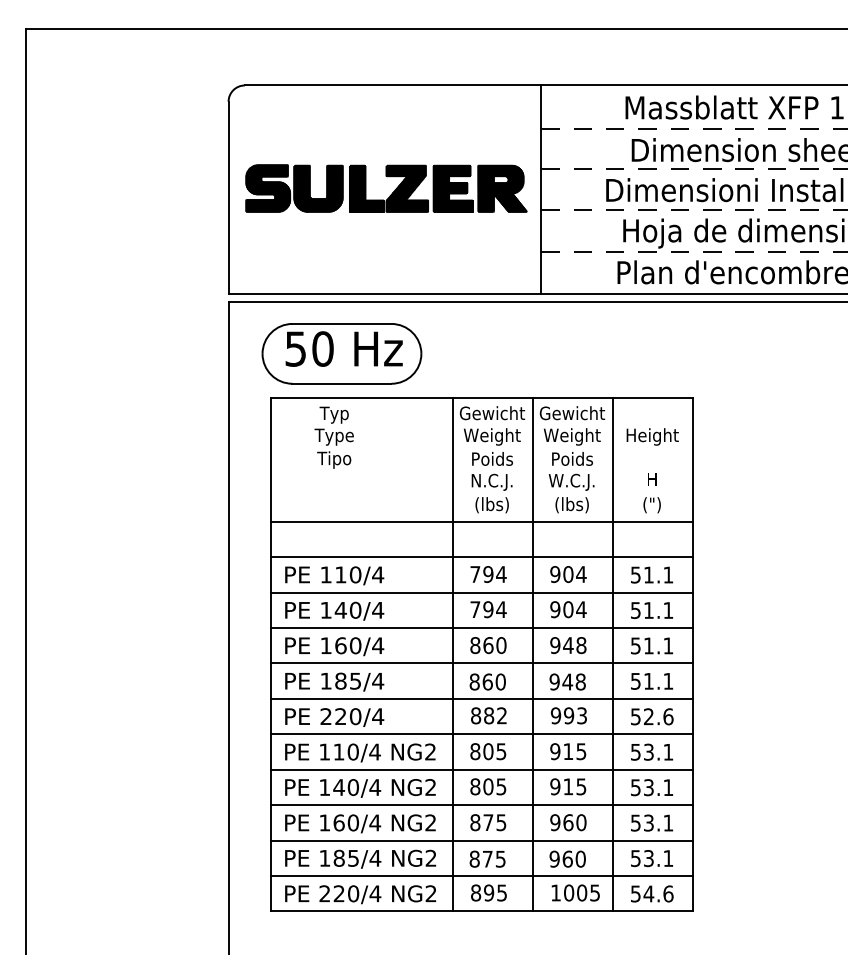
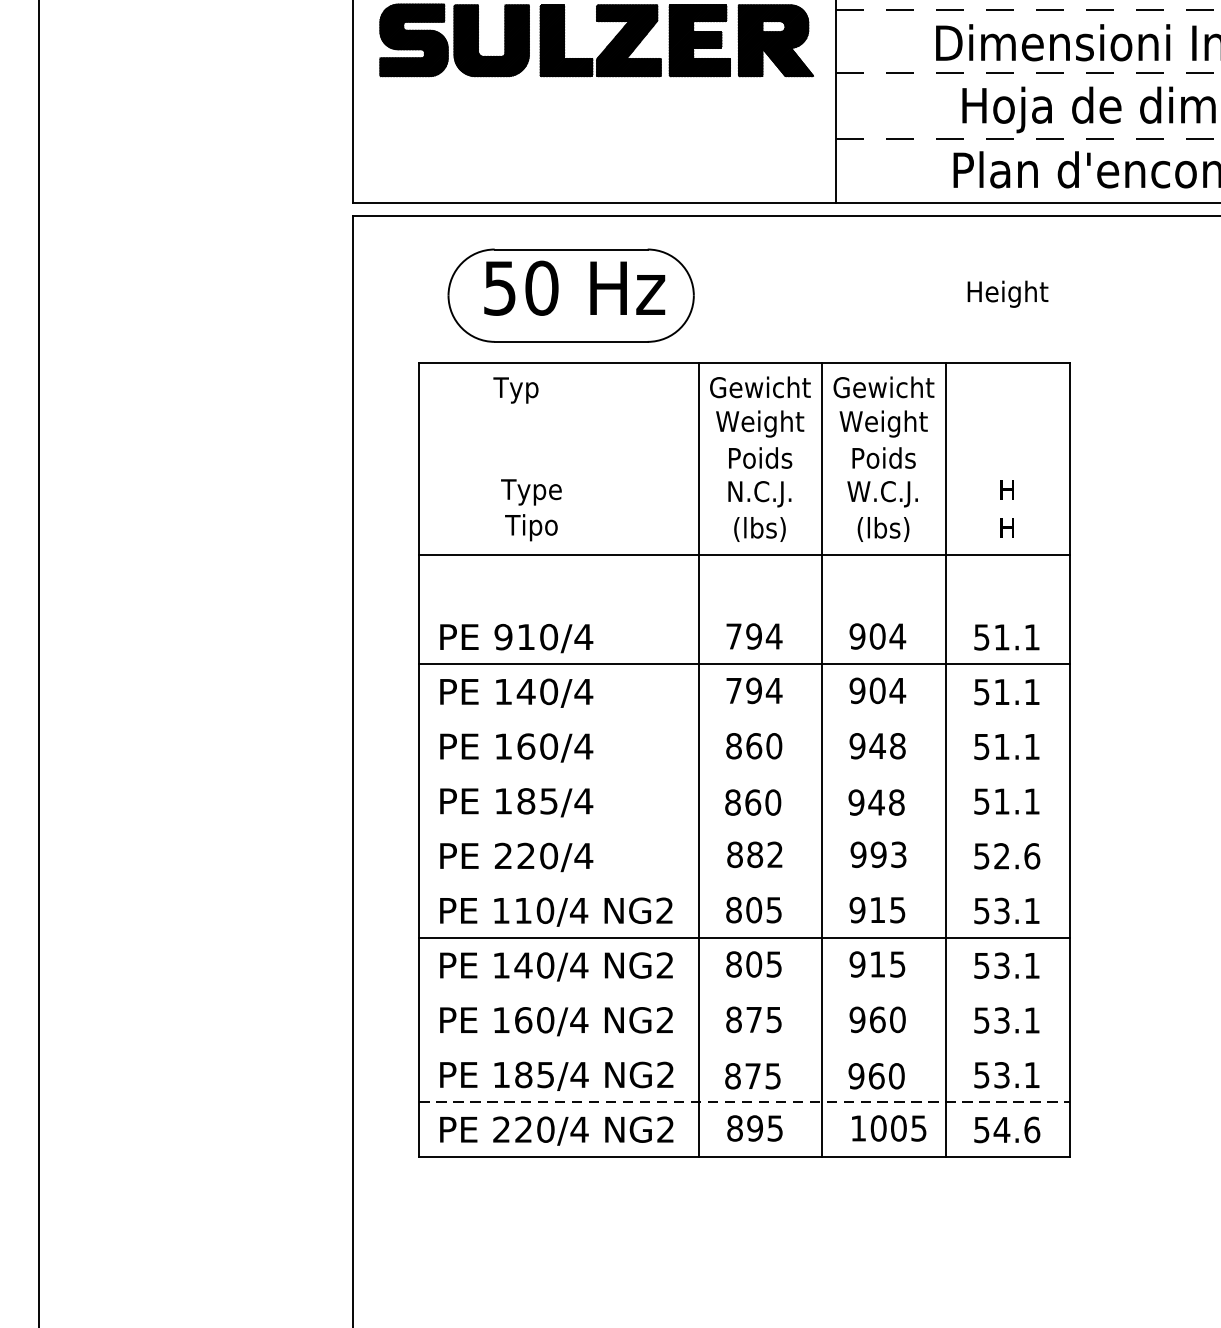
part: (341, 353) -> (570, 295), moved
text: (652, 436) -> (1007, 293), moved
text: (333, 448) -> (530, 509), moved
text: (651, 505) -> (1006, 529), (") -> H
line: (481, 557) -> (743, 610), removed
text: (325, 574) -> (502, 636), 110/4 -> 910/4
line: (481, 628) -> (743, 719), removed
line: (481, 663) -> (743, 773), removed
line: (481, 698) -> (743, 828), removed
line: (481, 734) -> (743, 883), removed
line: (481, 805) -> (743, 993), removed
line: (481, 840) -> (743, 1047), removed
line: (481, 876) -> (743, 1102), solid -> dashed

